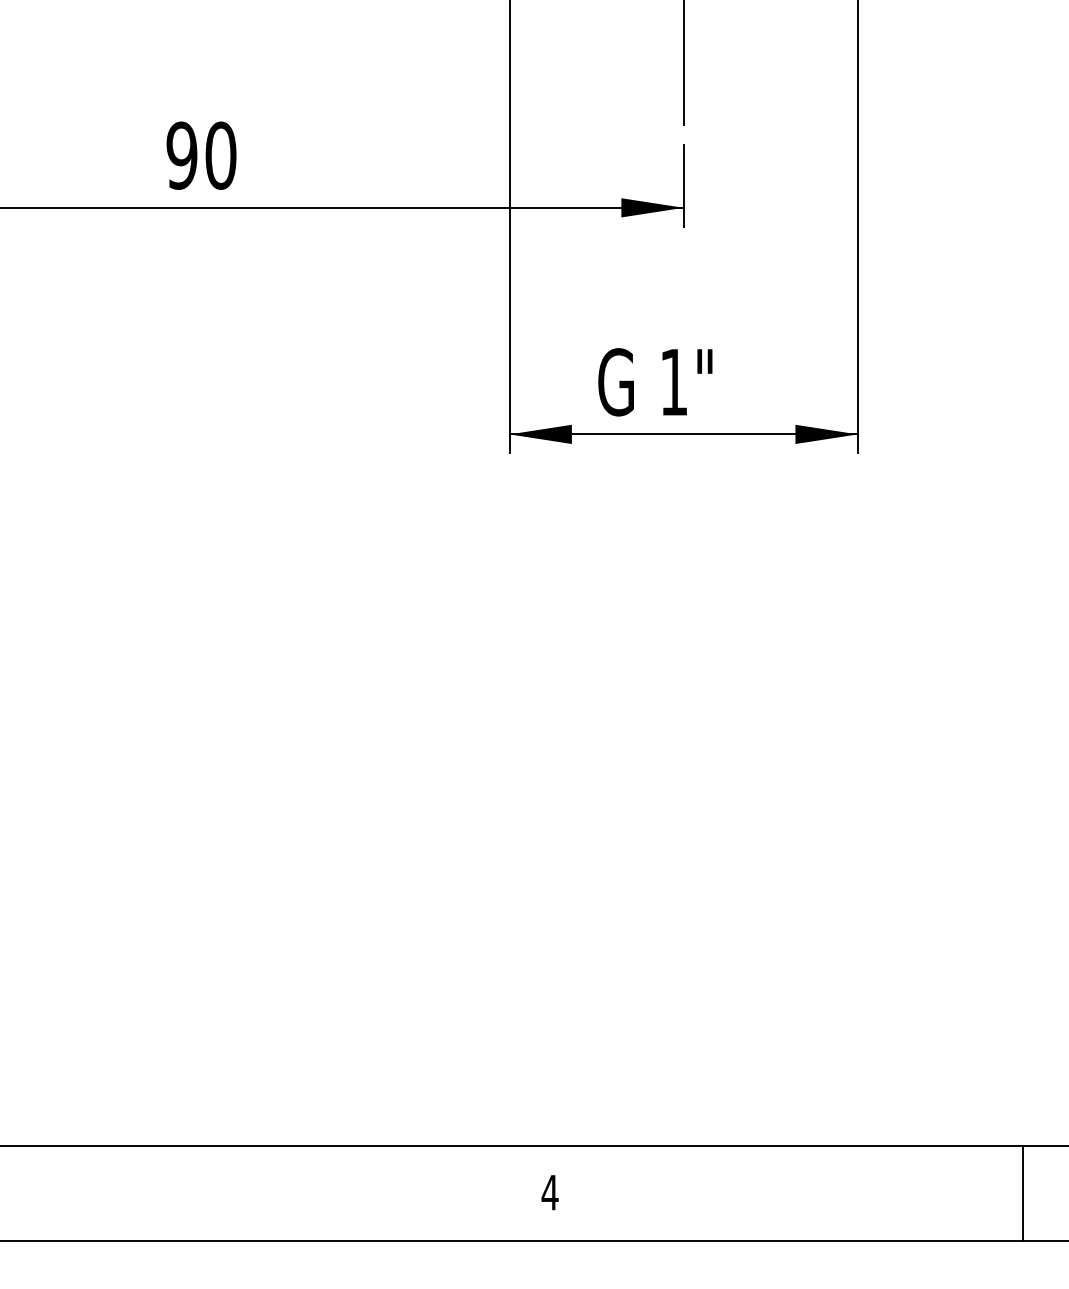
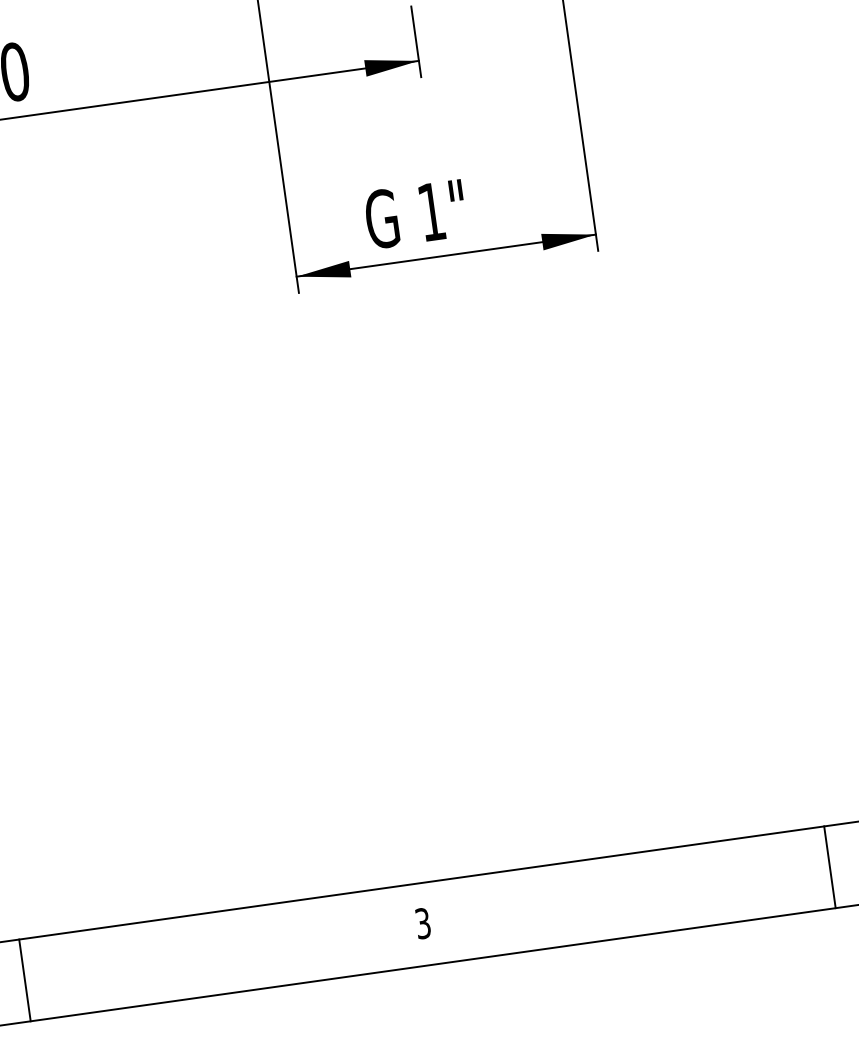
text: (549, 1192) -> (422, 923), 4 -> 3
line: (86, 1193) -> (24, 980), added

